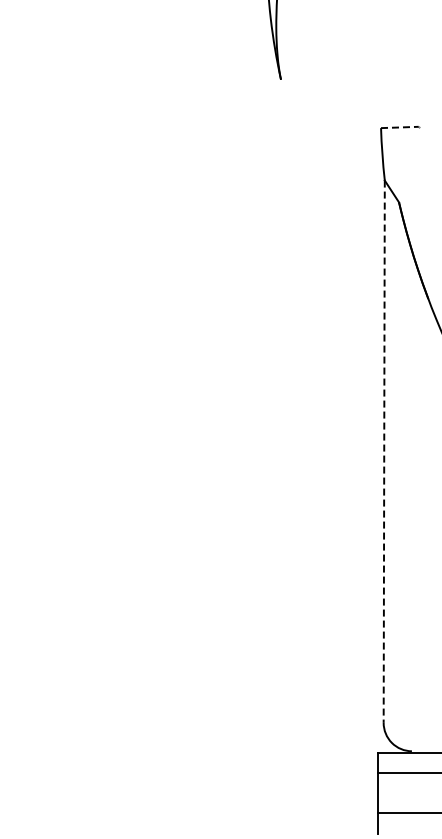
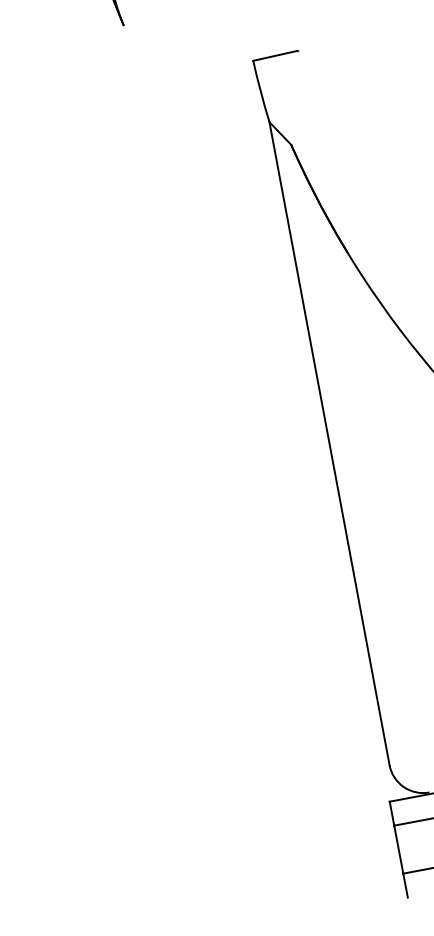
line: (399, 127) -> (275, 55), dashed -> solid
line: (384, 452) -> (330, 444), dashed -> solid

